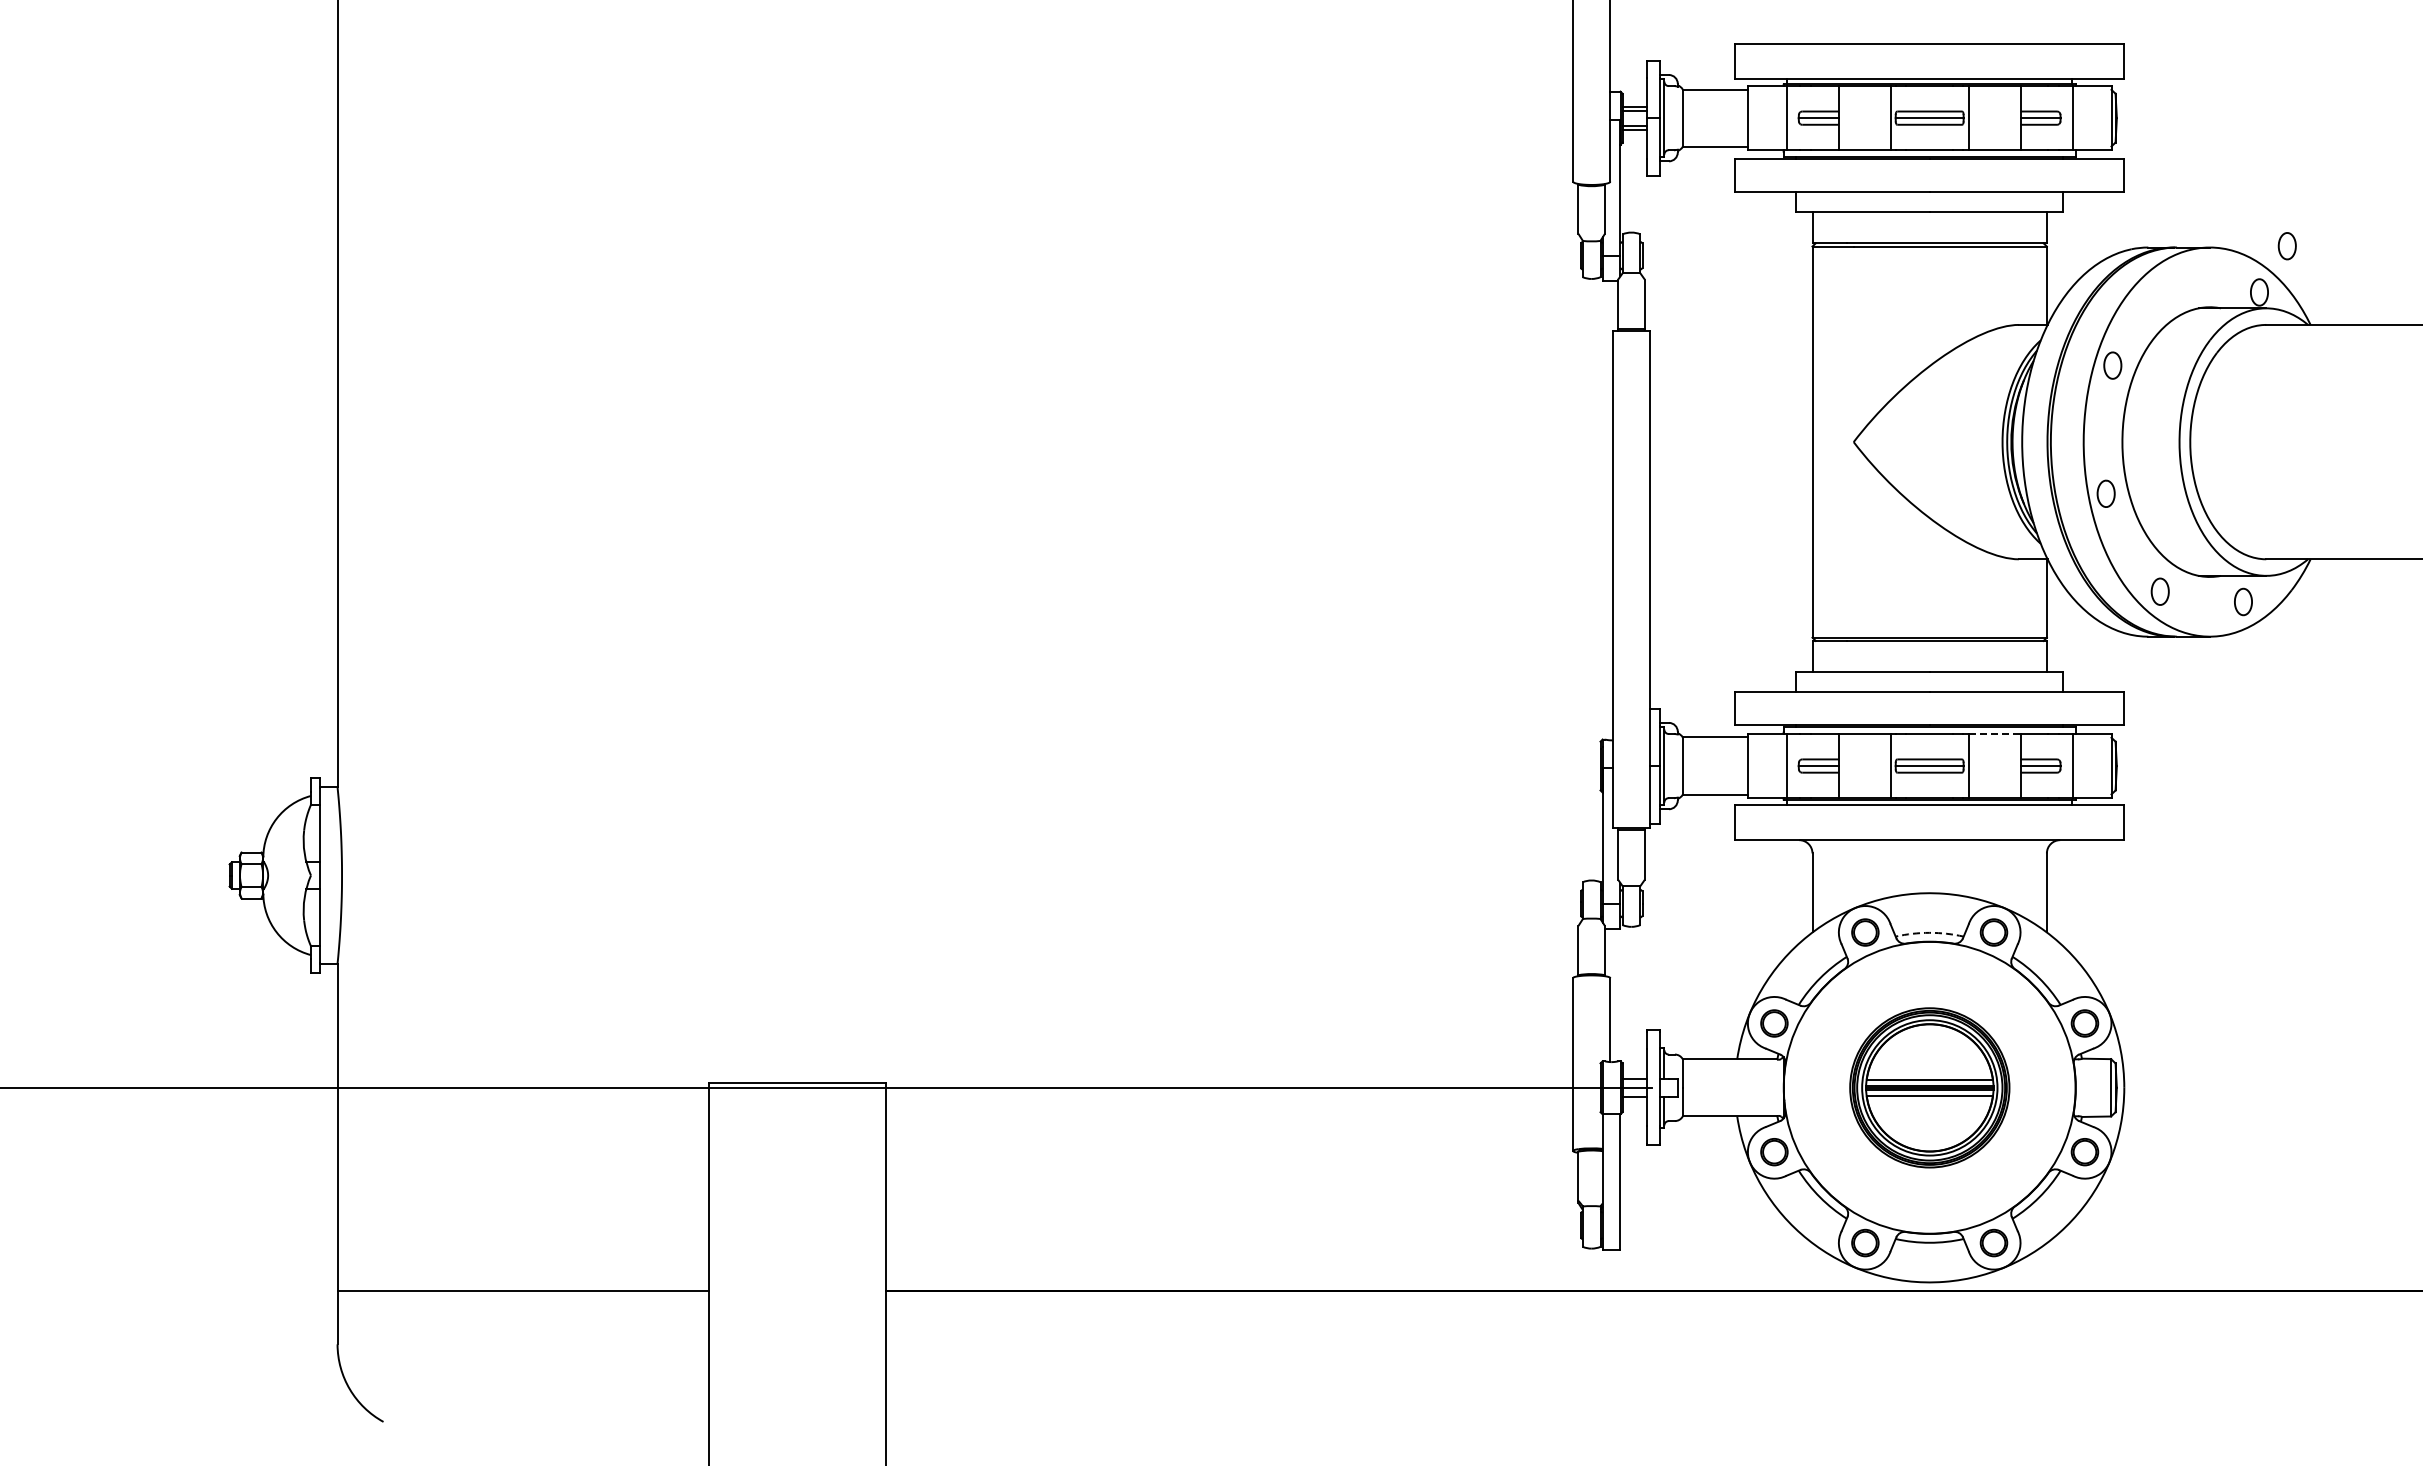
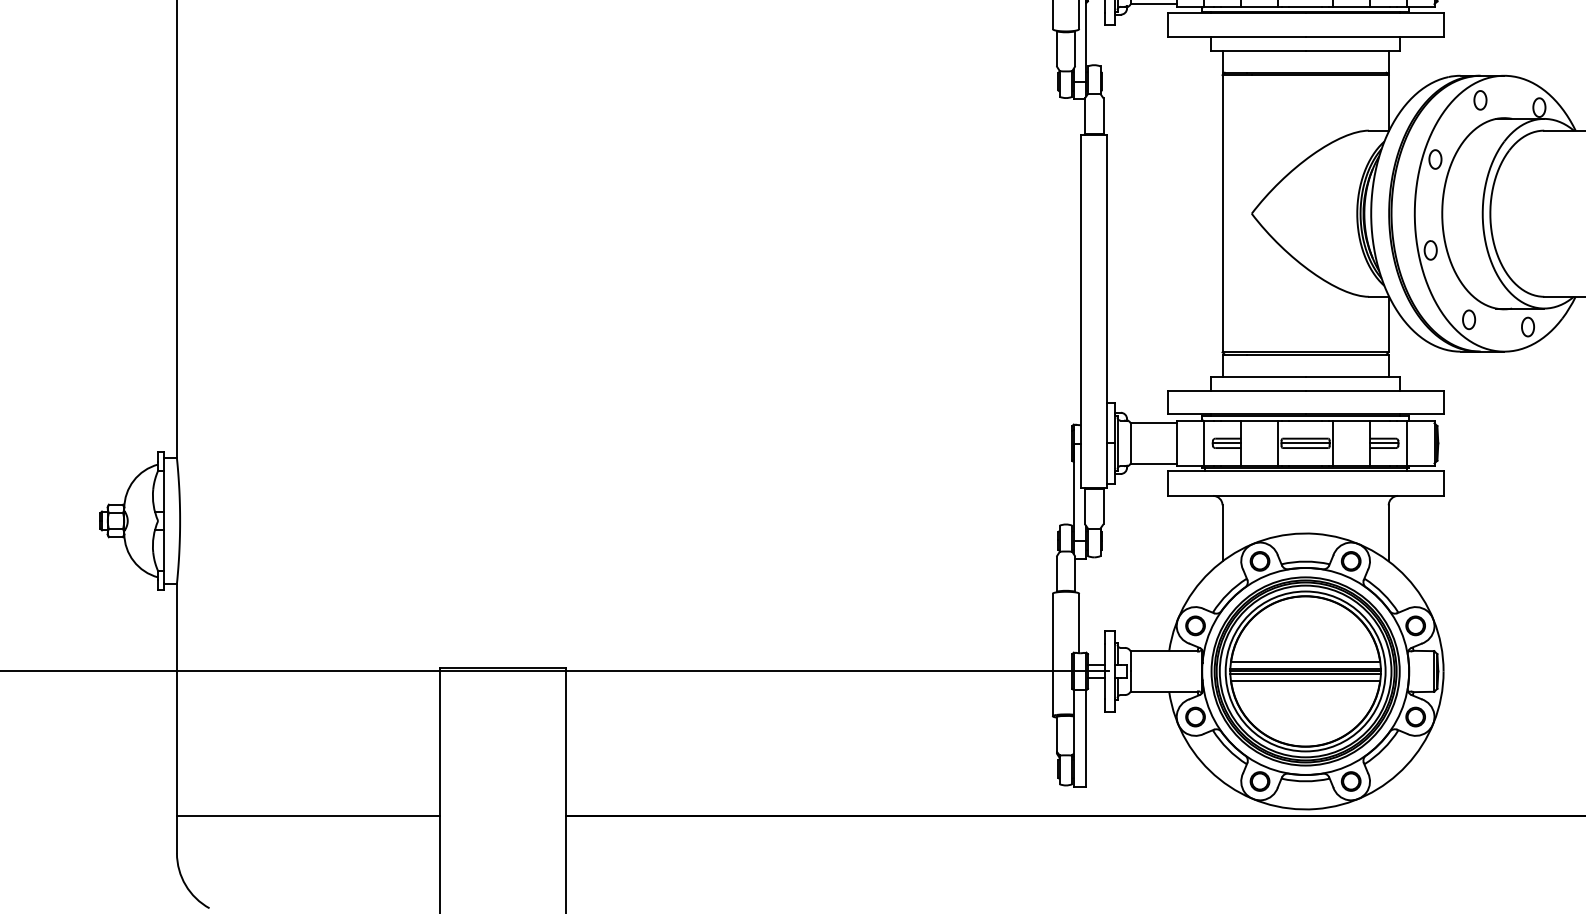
part: (2286, 246) -> (1479, 100), moved
line: (1994, 734) -> (1351, 421), dashed -> solid
arc: (1929, 932) -> (1305, 561), dashed -> solid
part: (1929, 1087) -> (1305, 671), size x1.67

